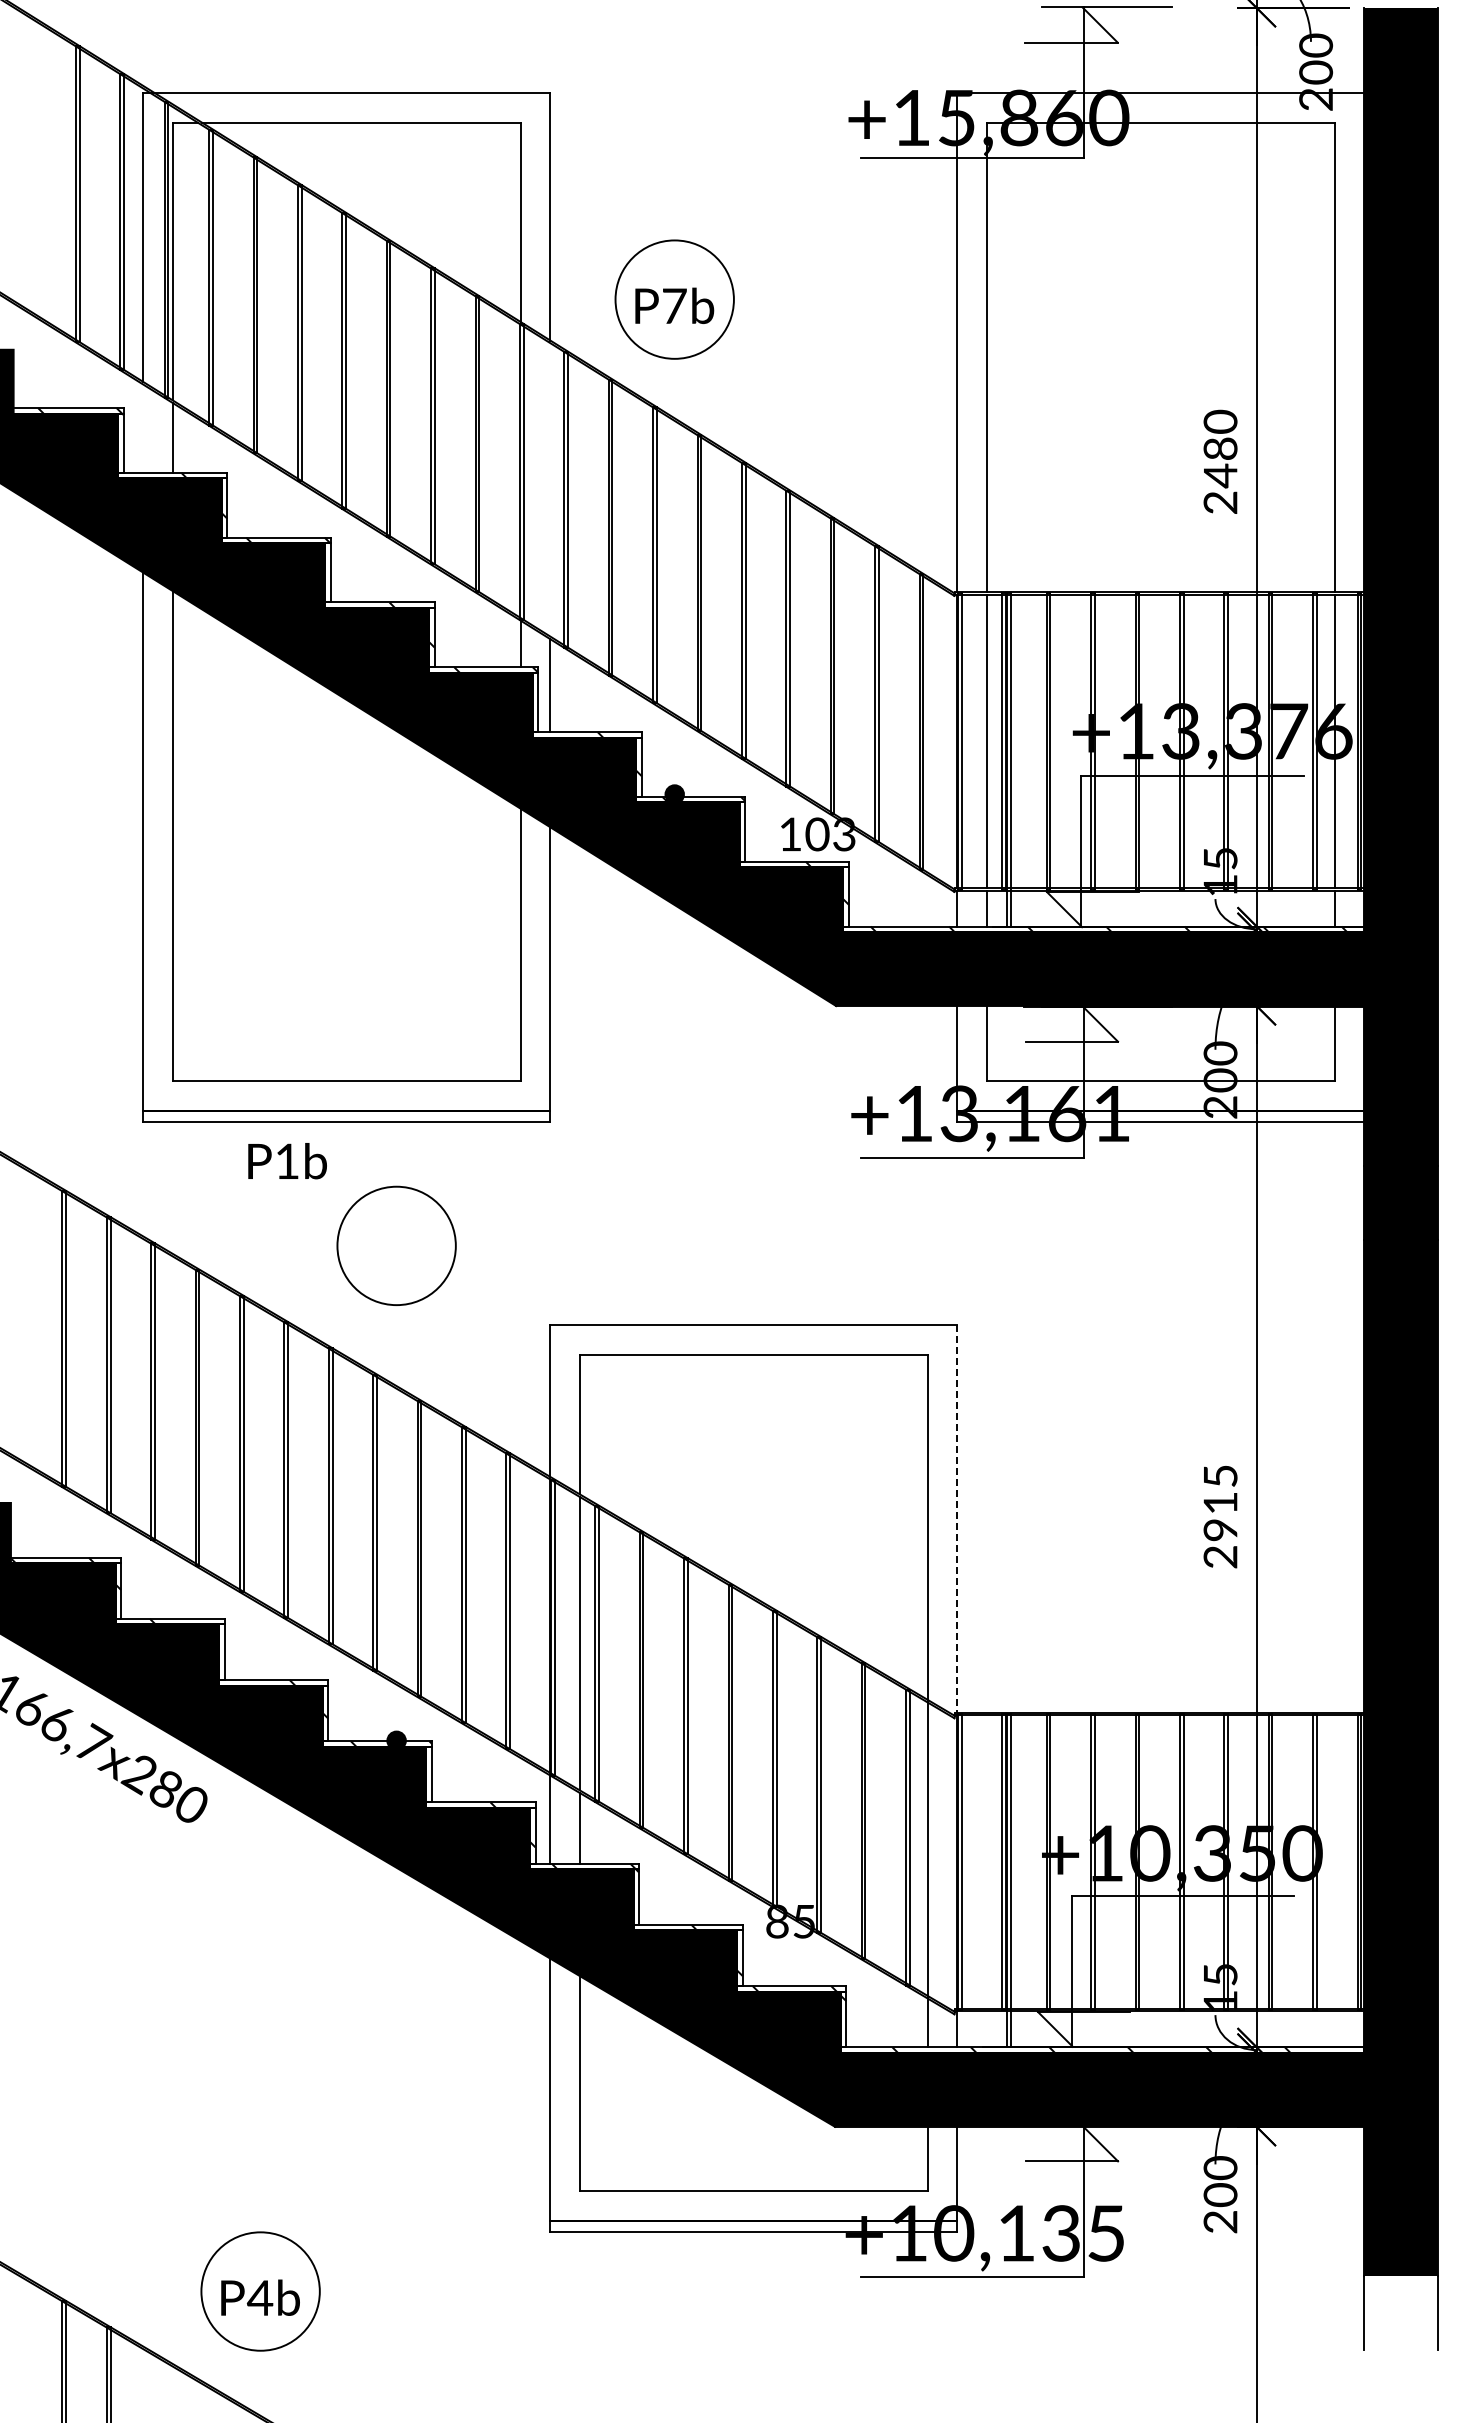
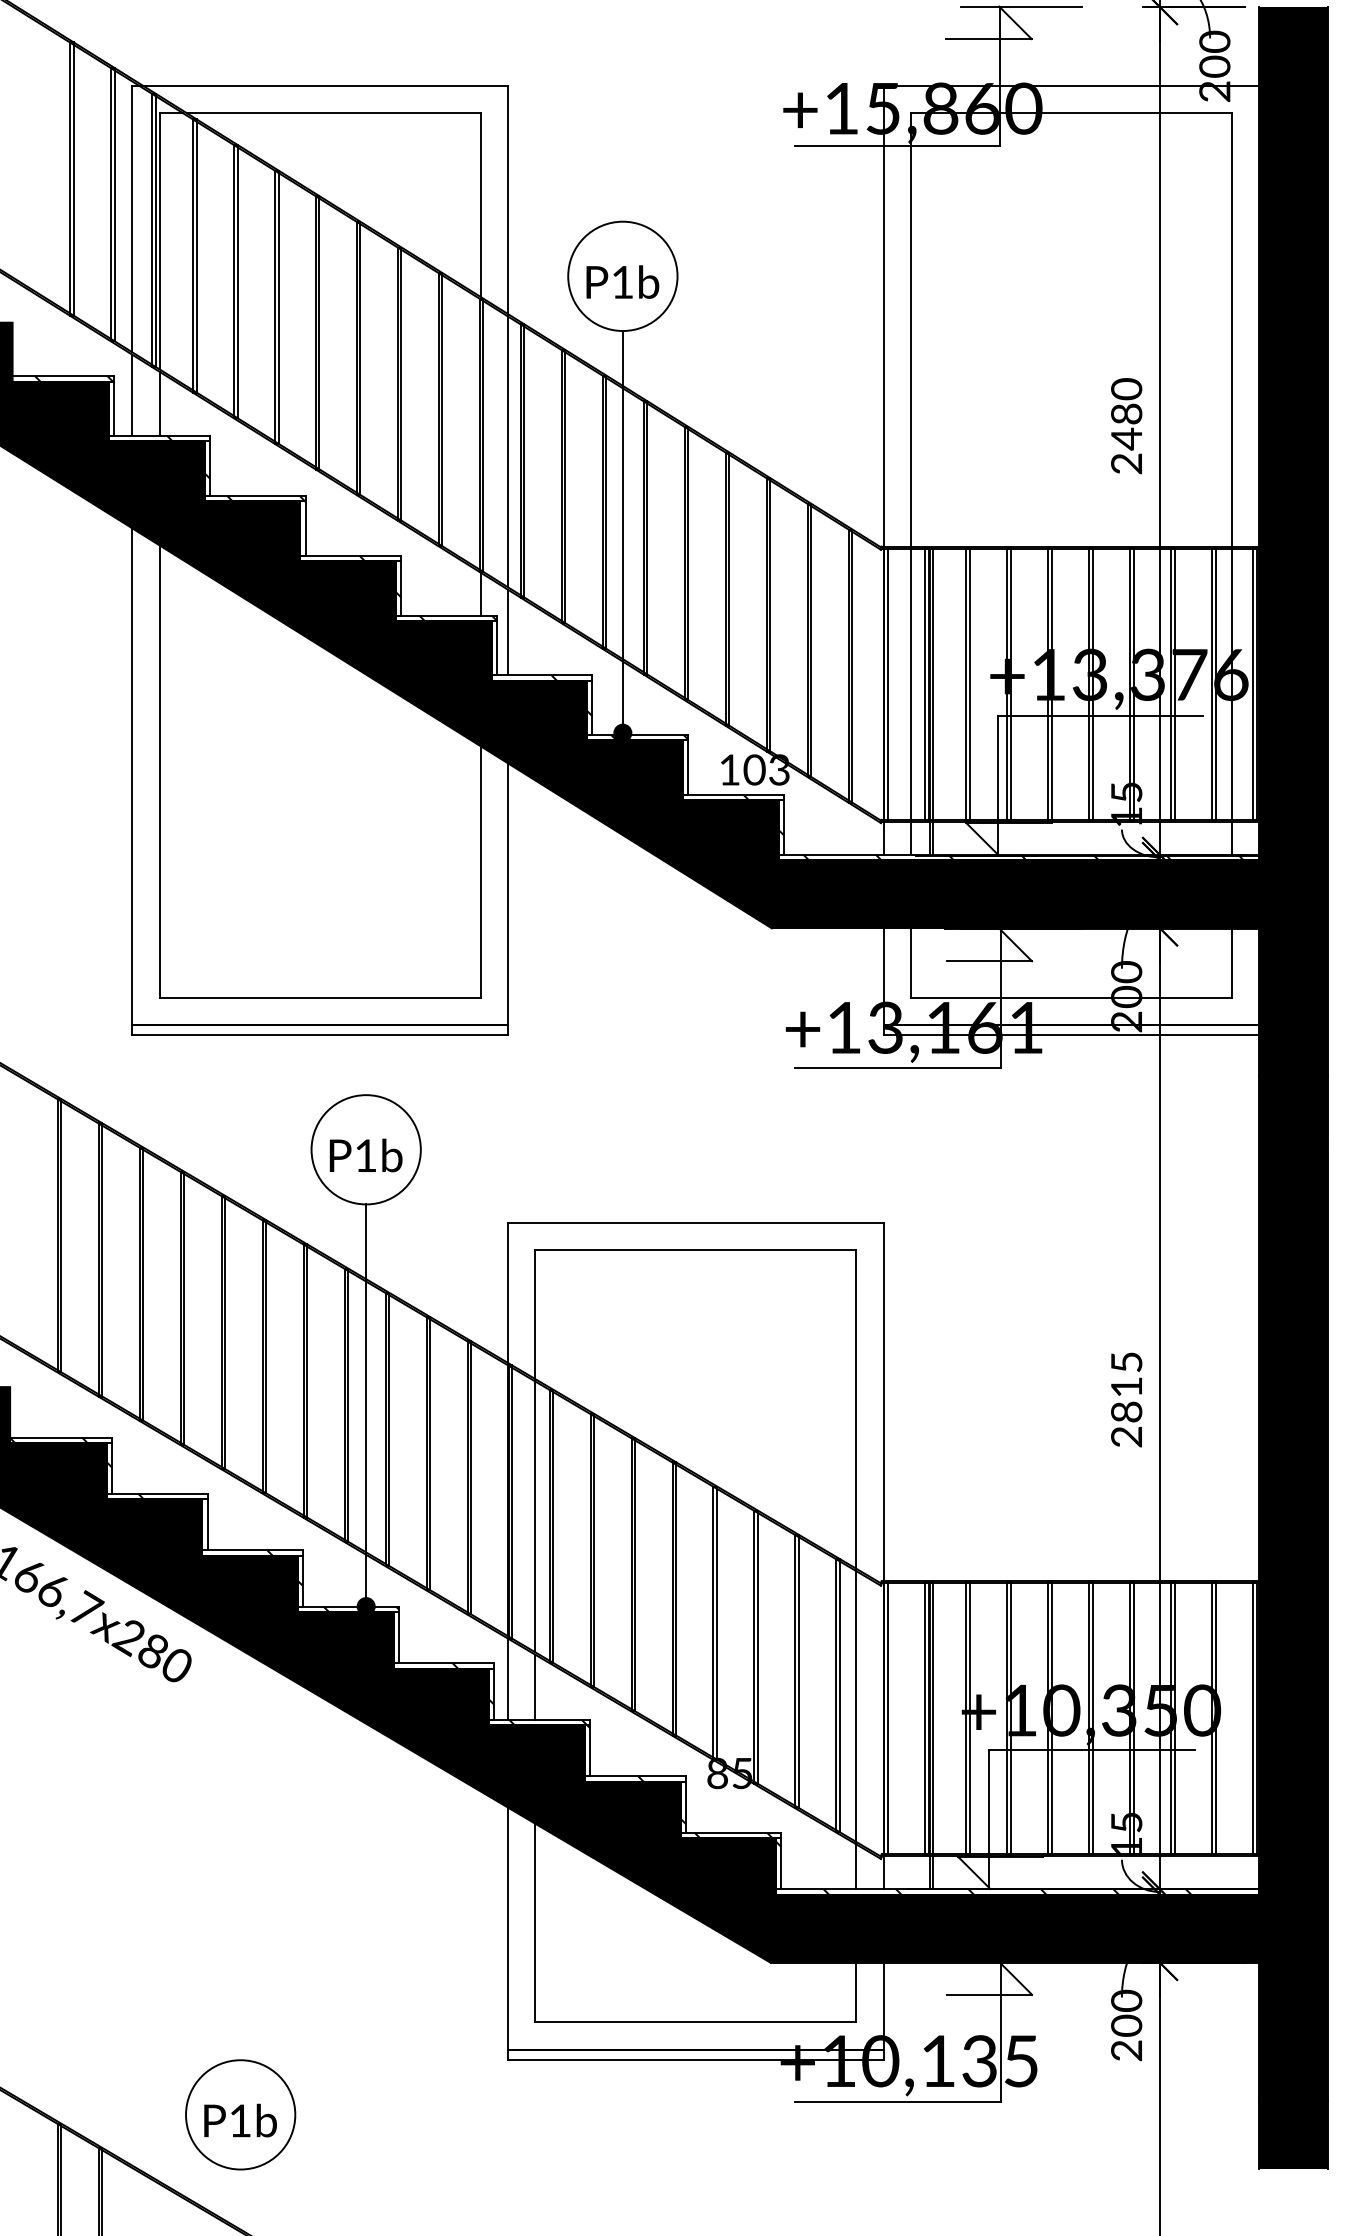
text: (674, 305) -> (622, 281), P7b -> P1b
line: (143, 428) -> (132, 395), added
line: (550, 489) -> (508, 451), added
line: (674, 576) -> (622, 531), added
text: (287, 1161) -> (366, 1155), moved
line: (957, 1519) -> (883, 1402), dashed -> solid
line: (396, 1522) -> (366, 1405), added
text: (1221, 1530) -> (1127, 1412), 2915 -> 2815
text: (259, 2297) -> (239, 2120), P4b -> P1b
fill: (1401, 2313) -> (1293, 2135), added

